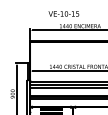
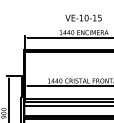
text: (63, 13) -> (83, 17), moved

